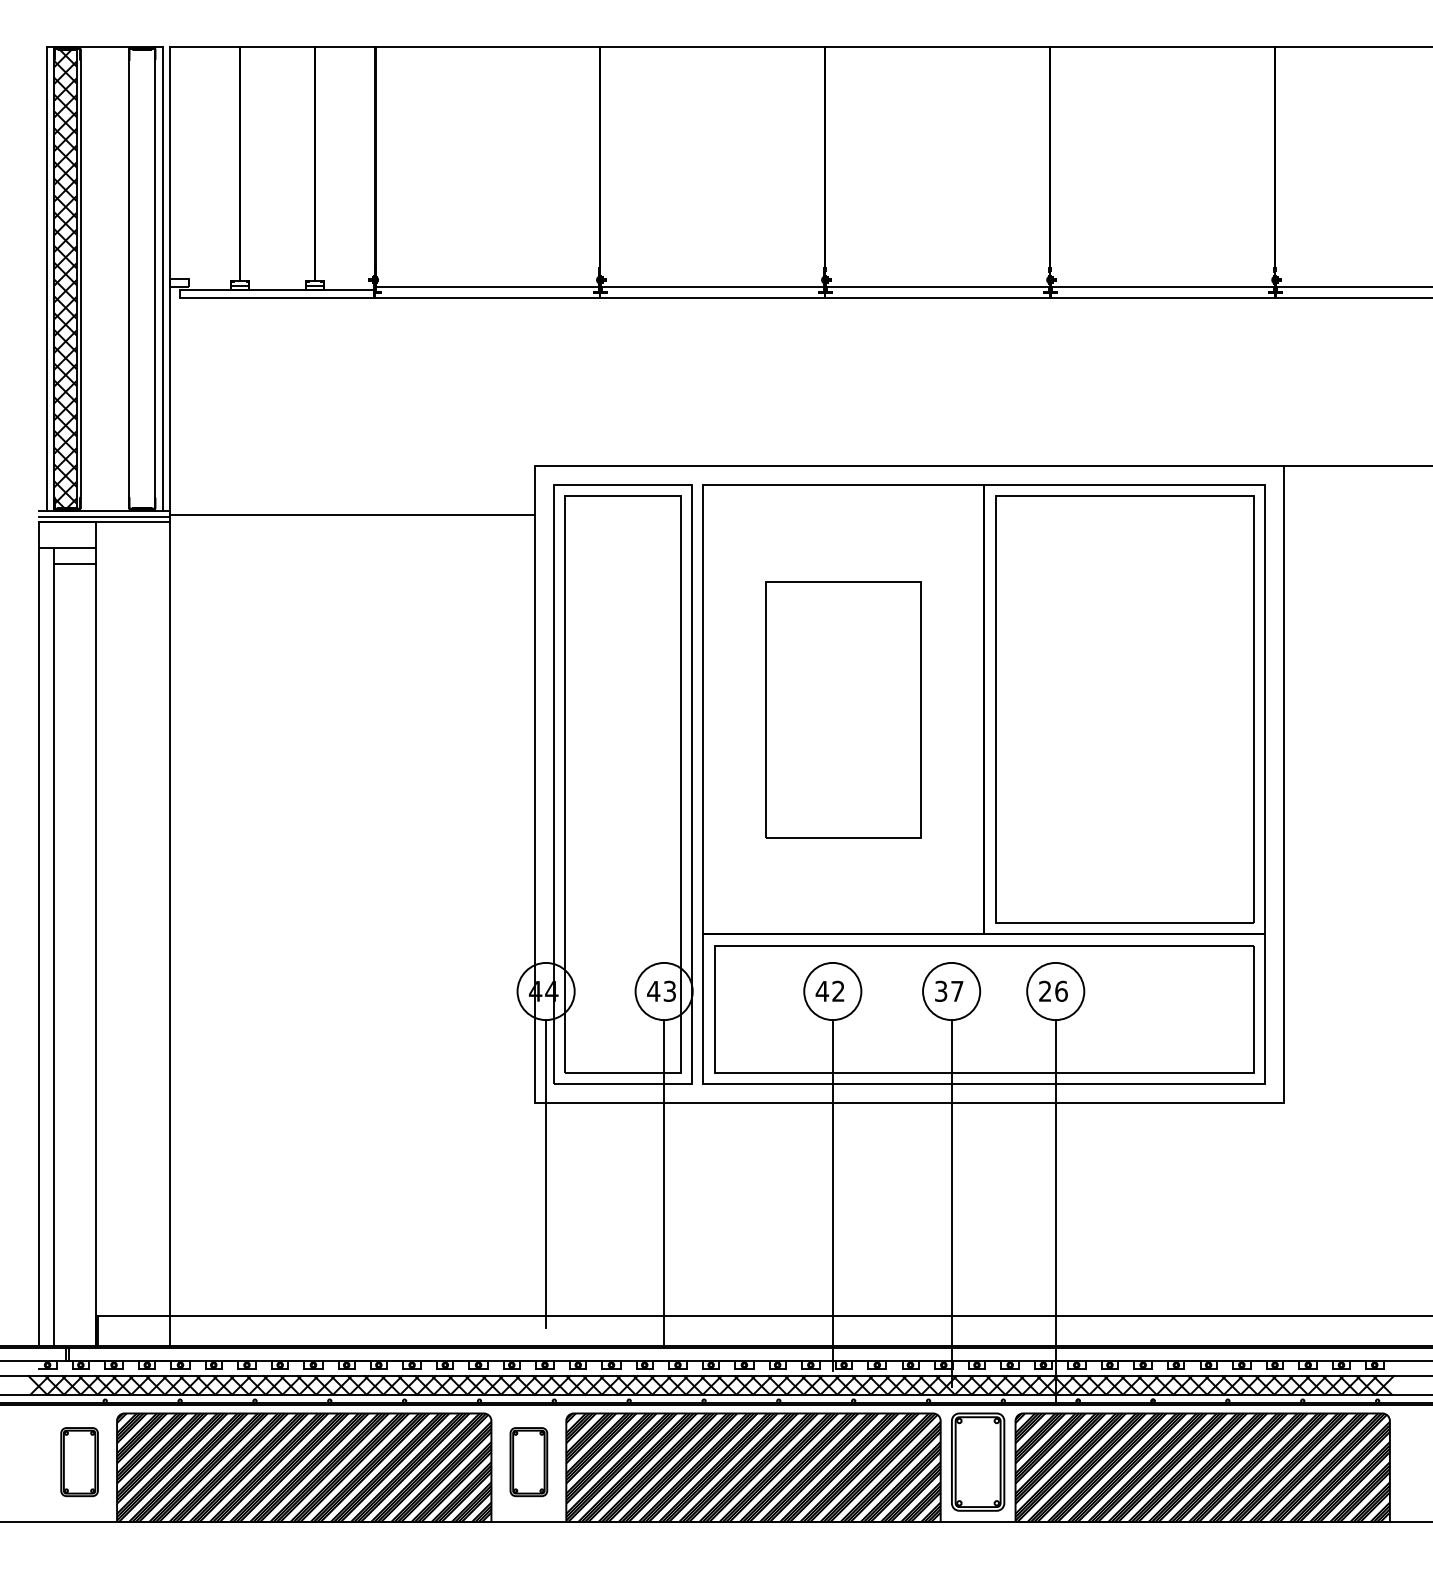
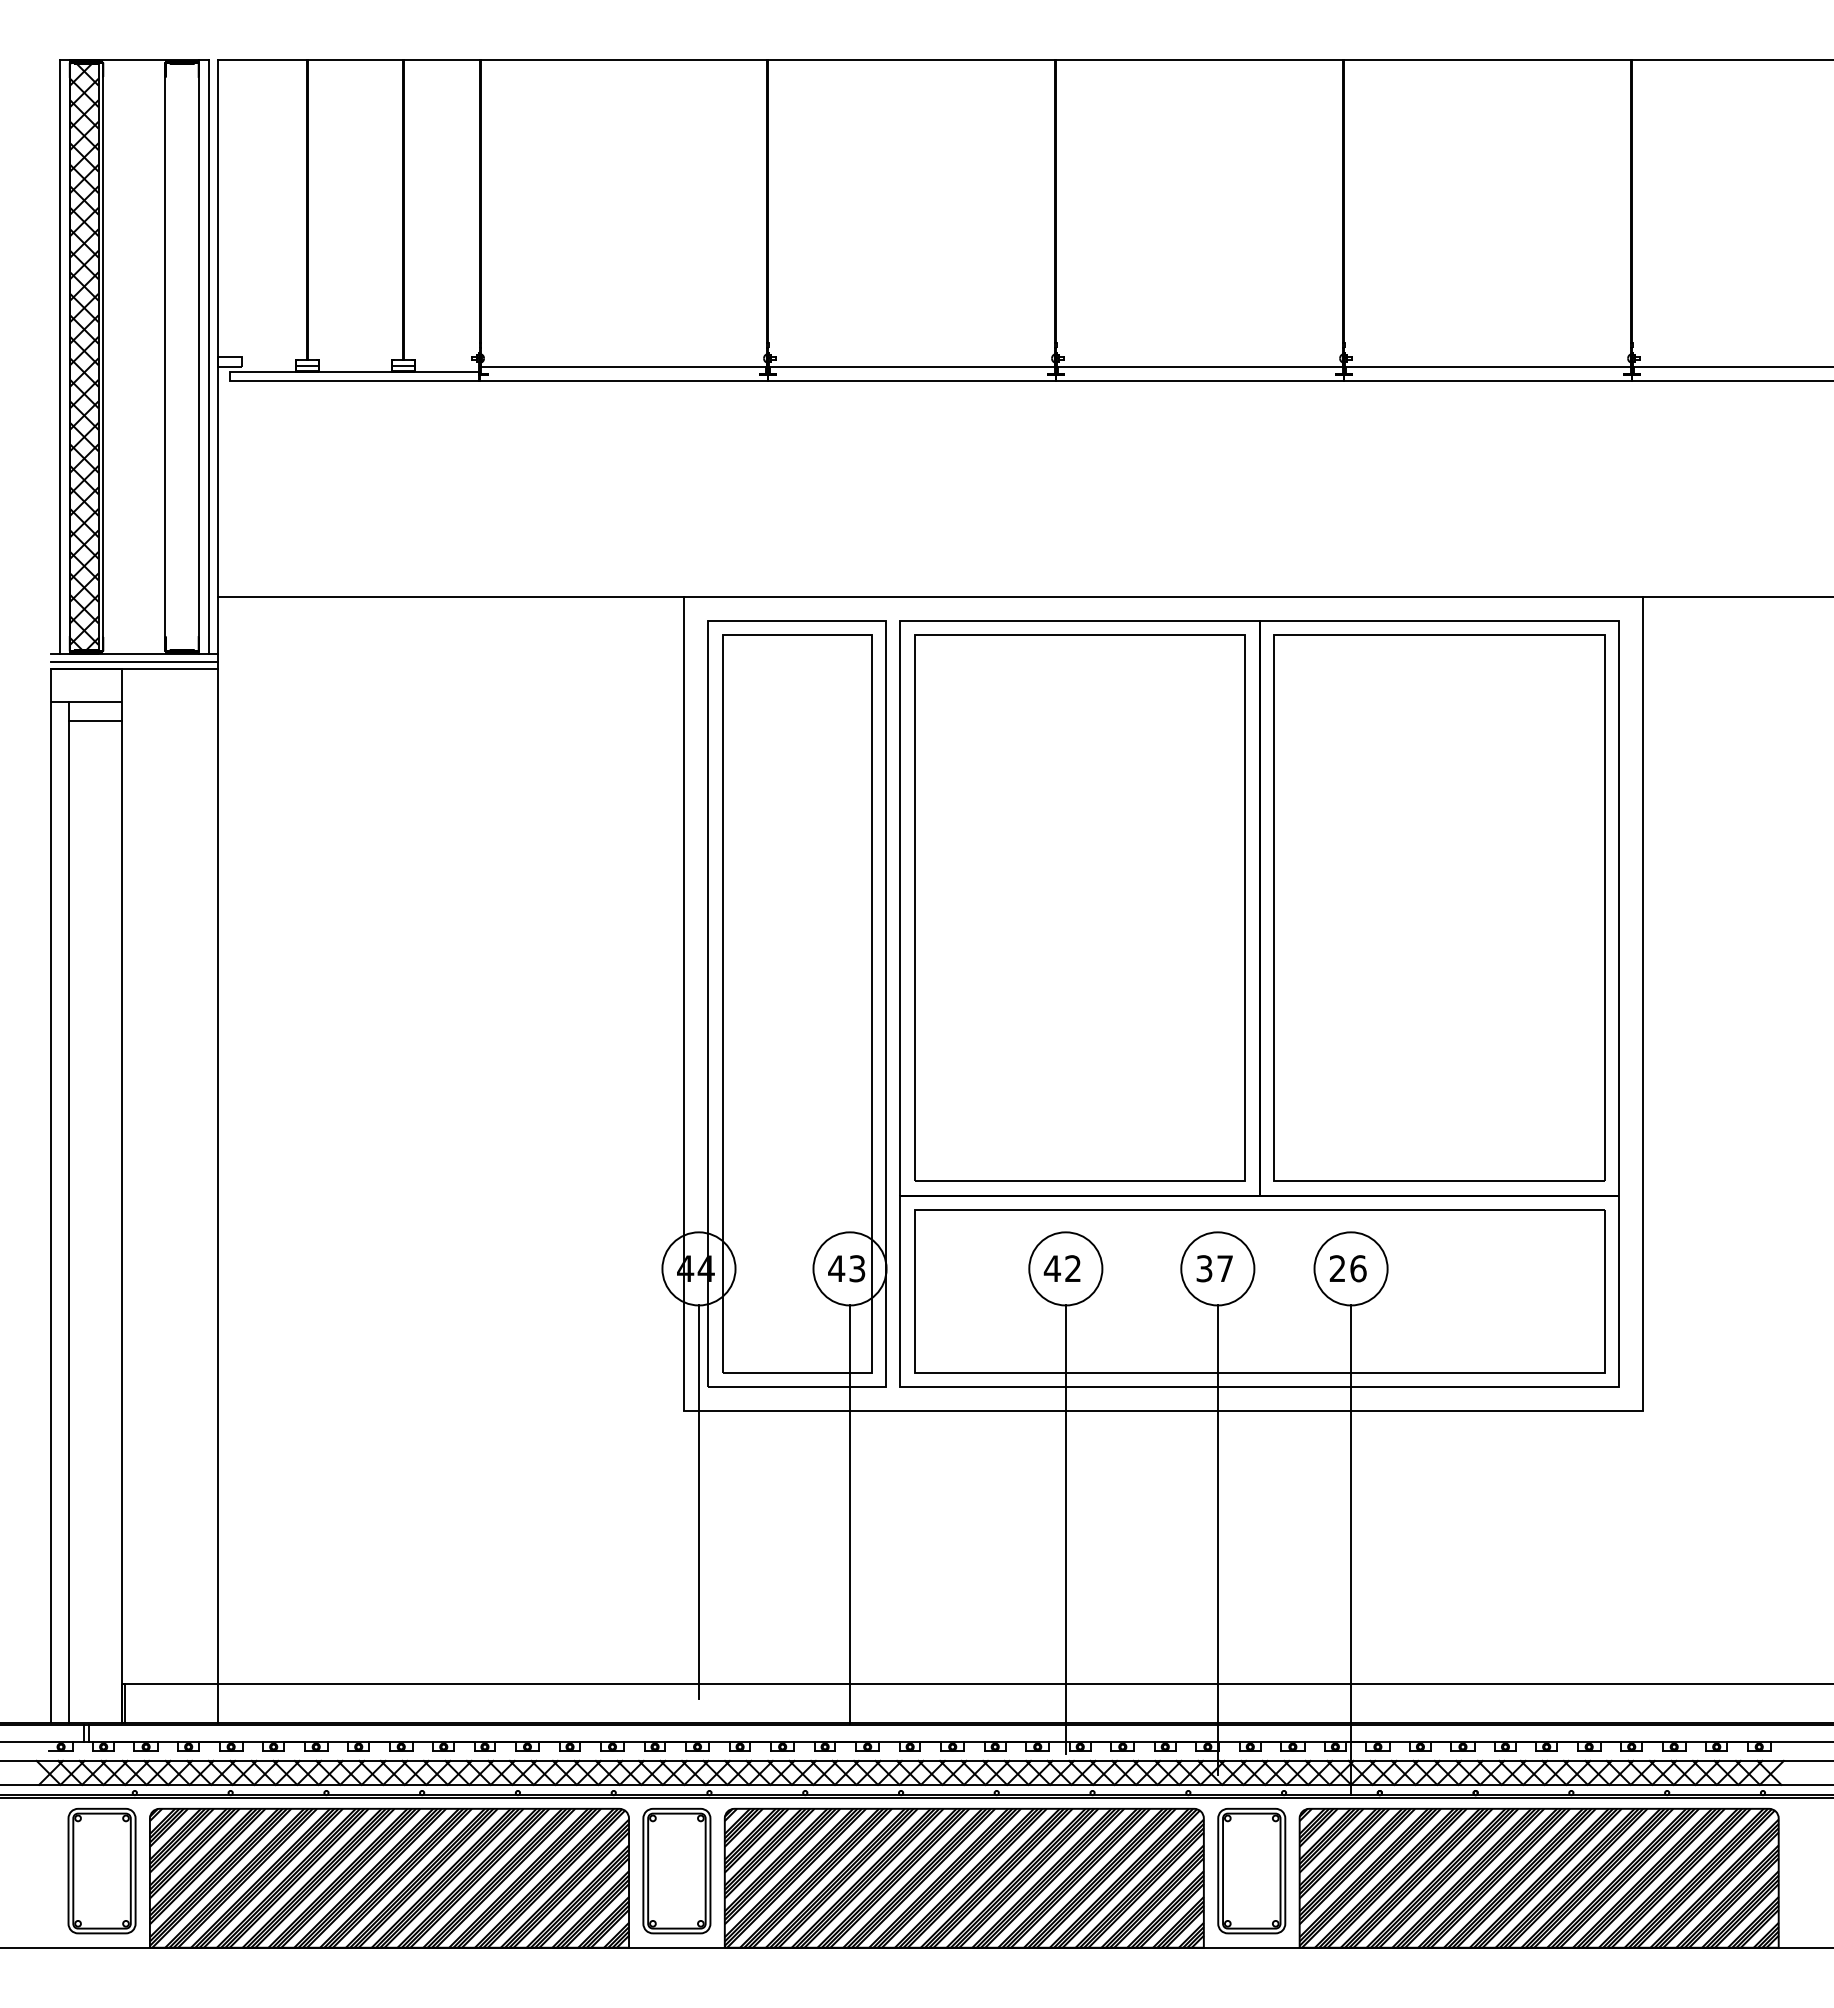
line: (352, 514) -> (451, 596), moved
part: (843, 709) -> (1079, 907), size x1.67
part: (79, 1461) -> (101, 1870), size x1.43
part: (528, 1461) -> (676, 1870), size x1.43

